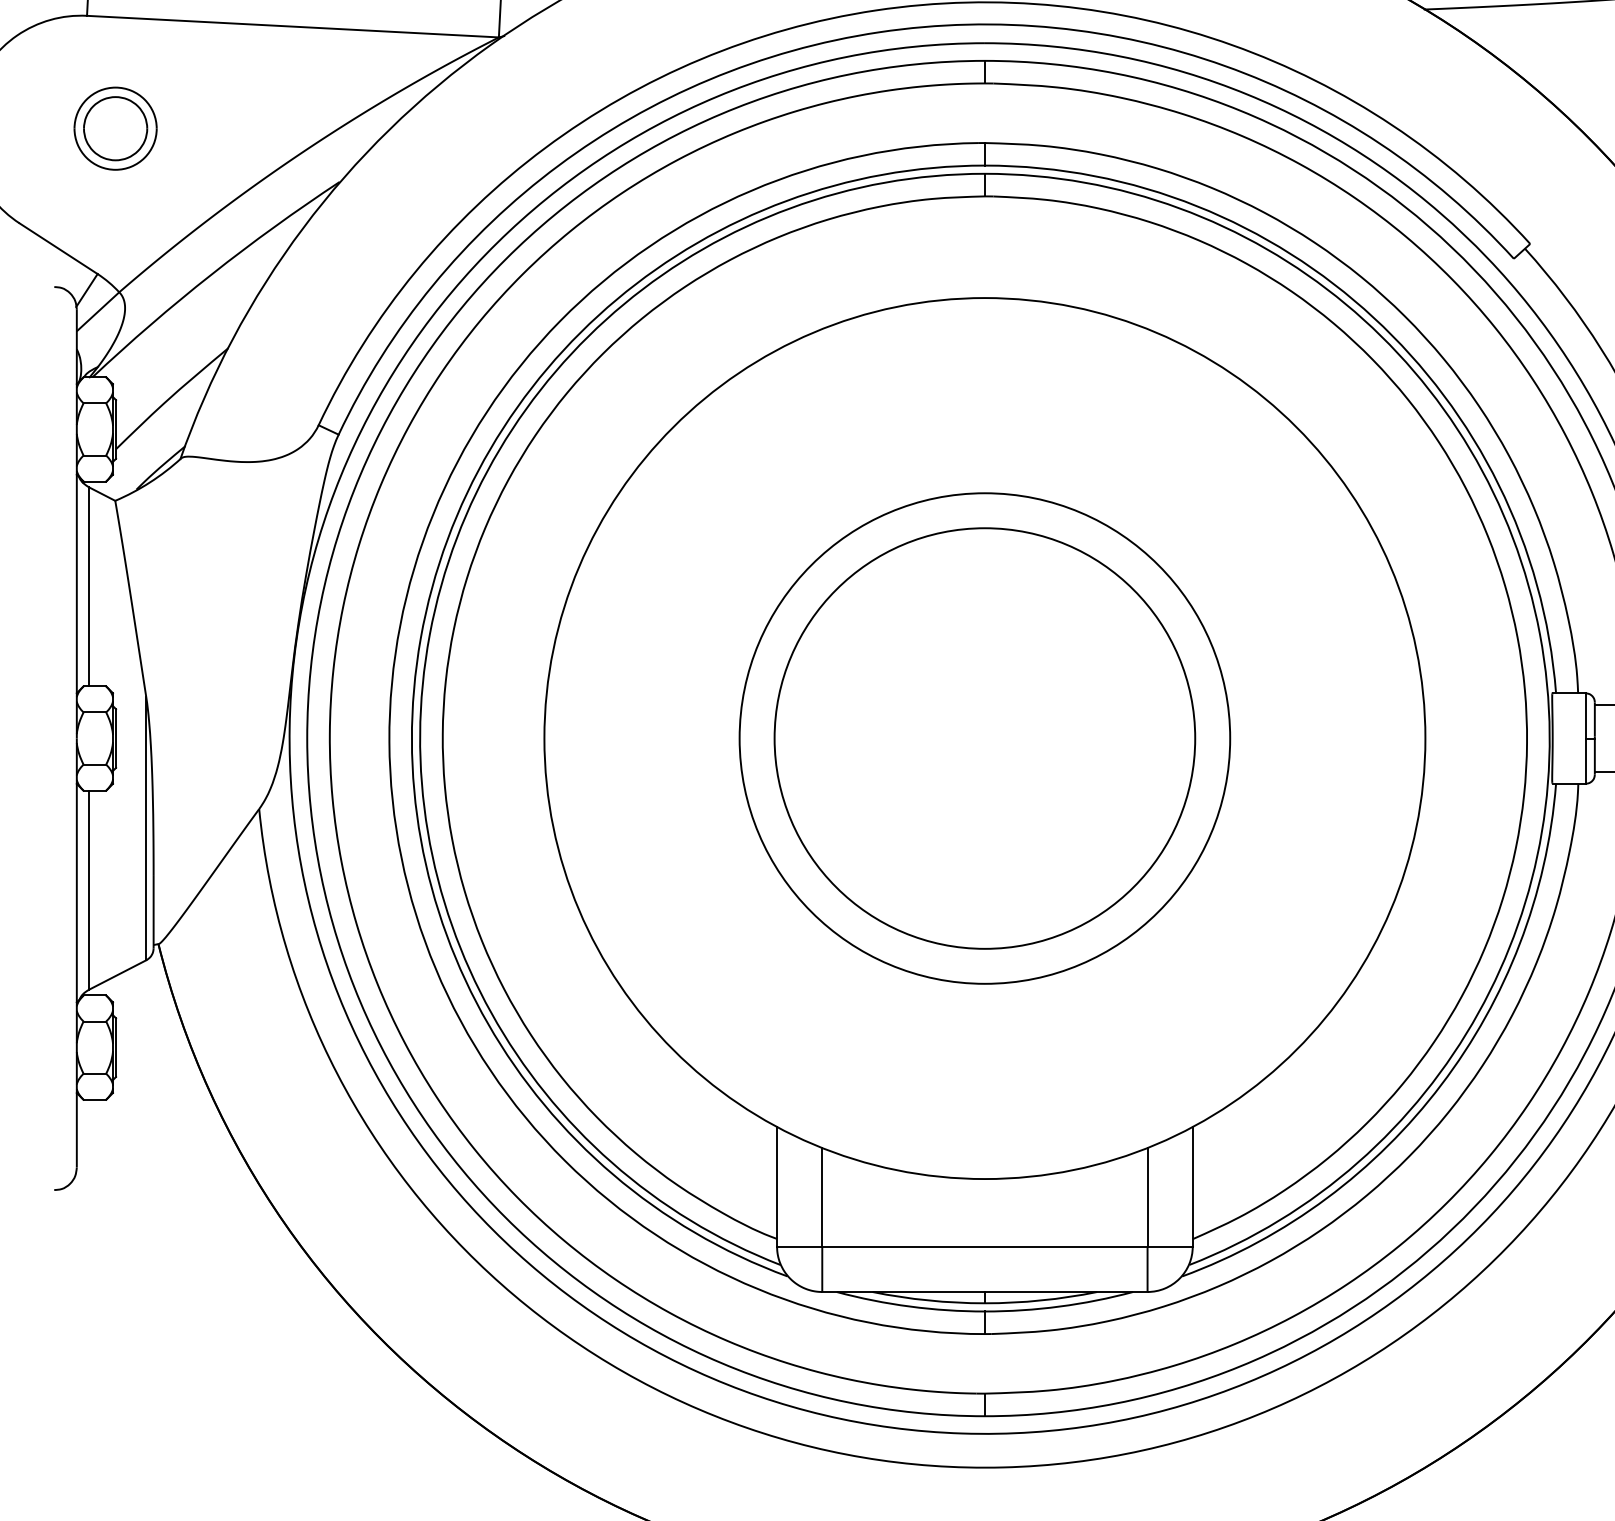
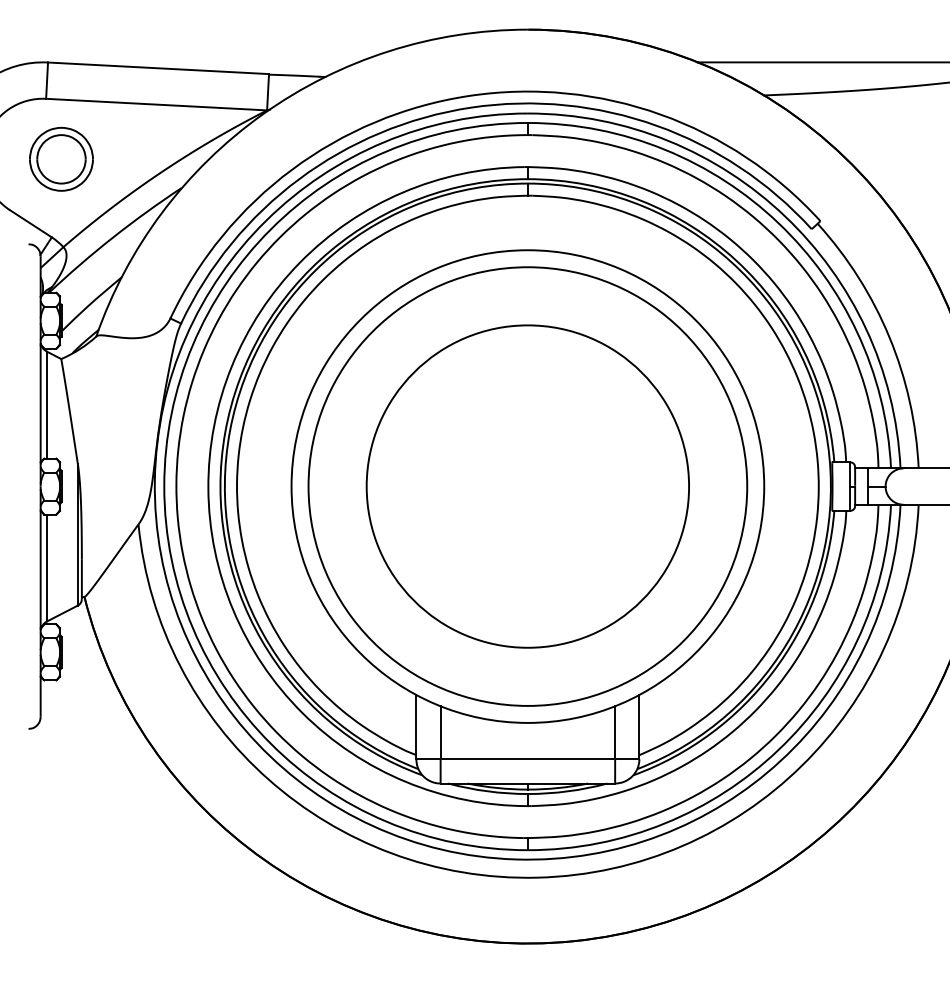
part: (115, 128) -> (61, 159), size x1.43
circle: (984, 738) -> (527, 486), size x1.43
circle: (984, 738) -> (527, 486), size x1.67

